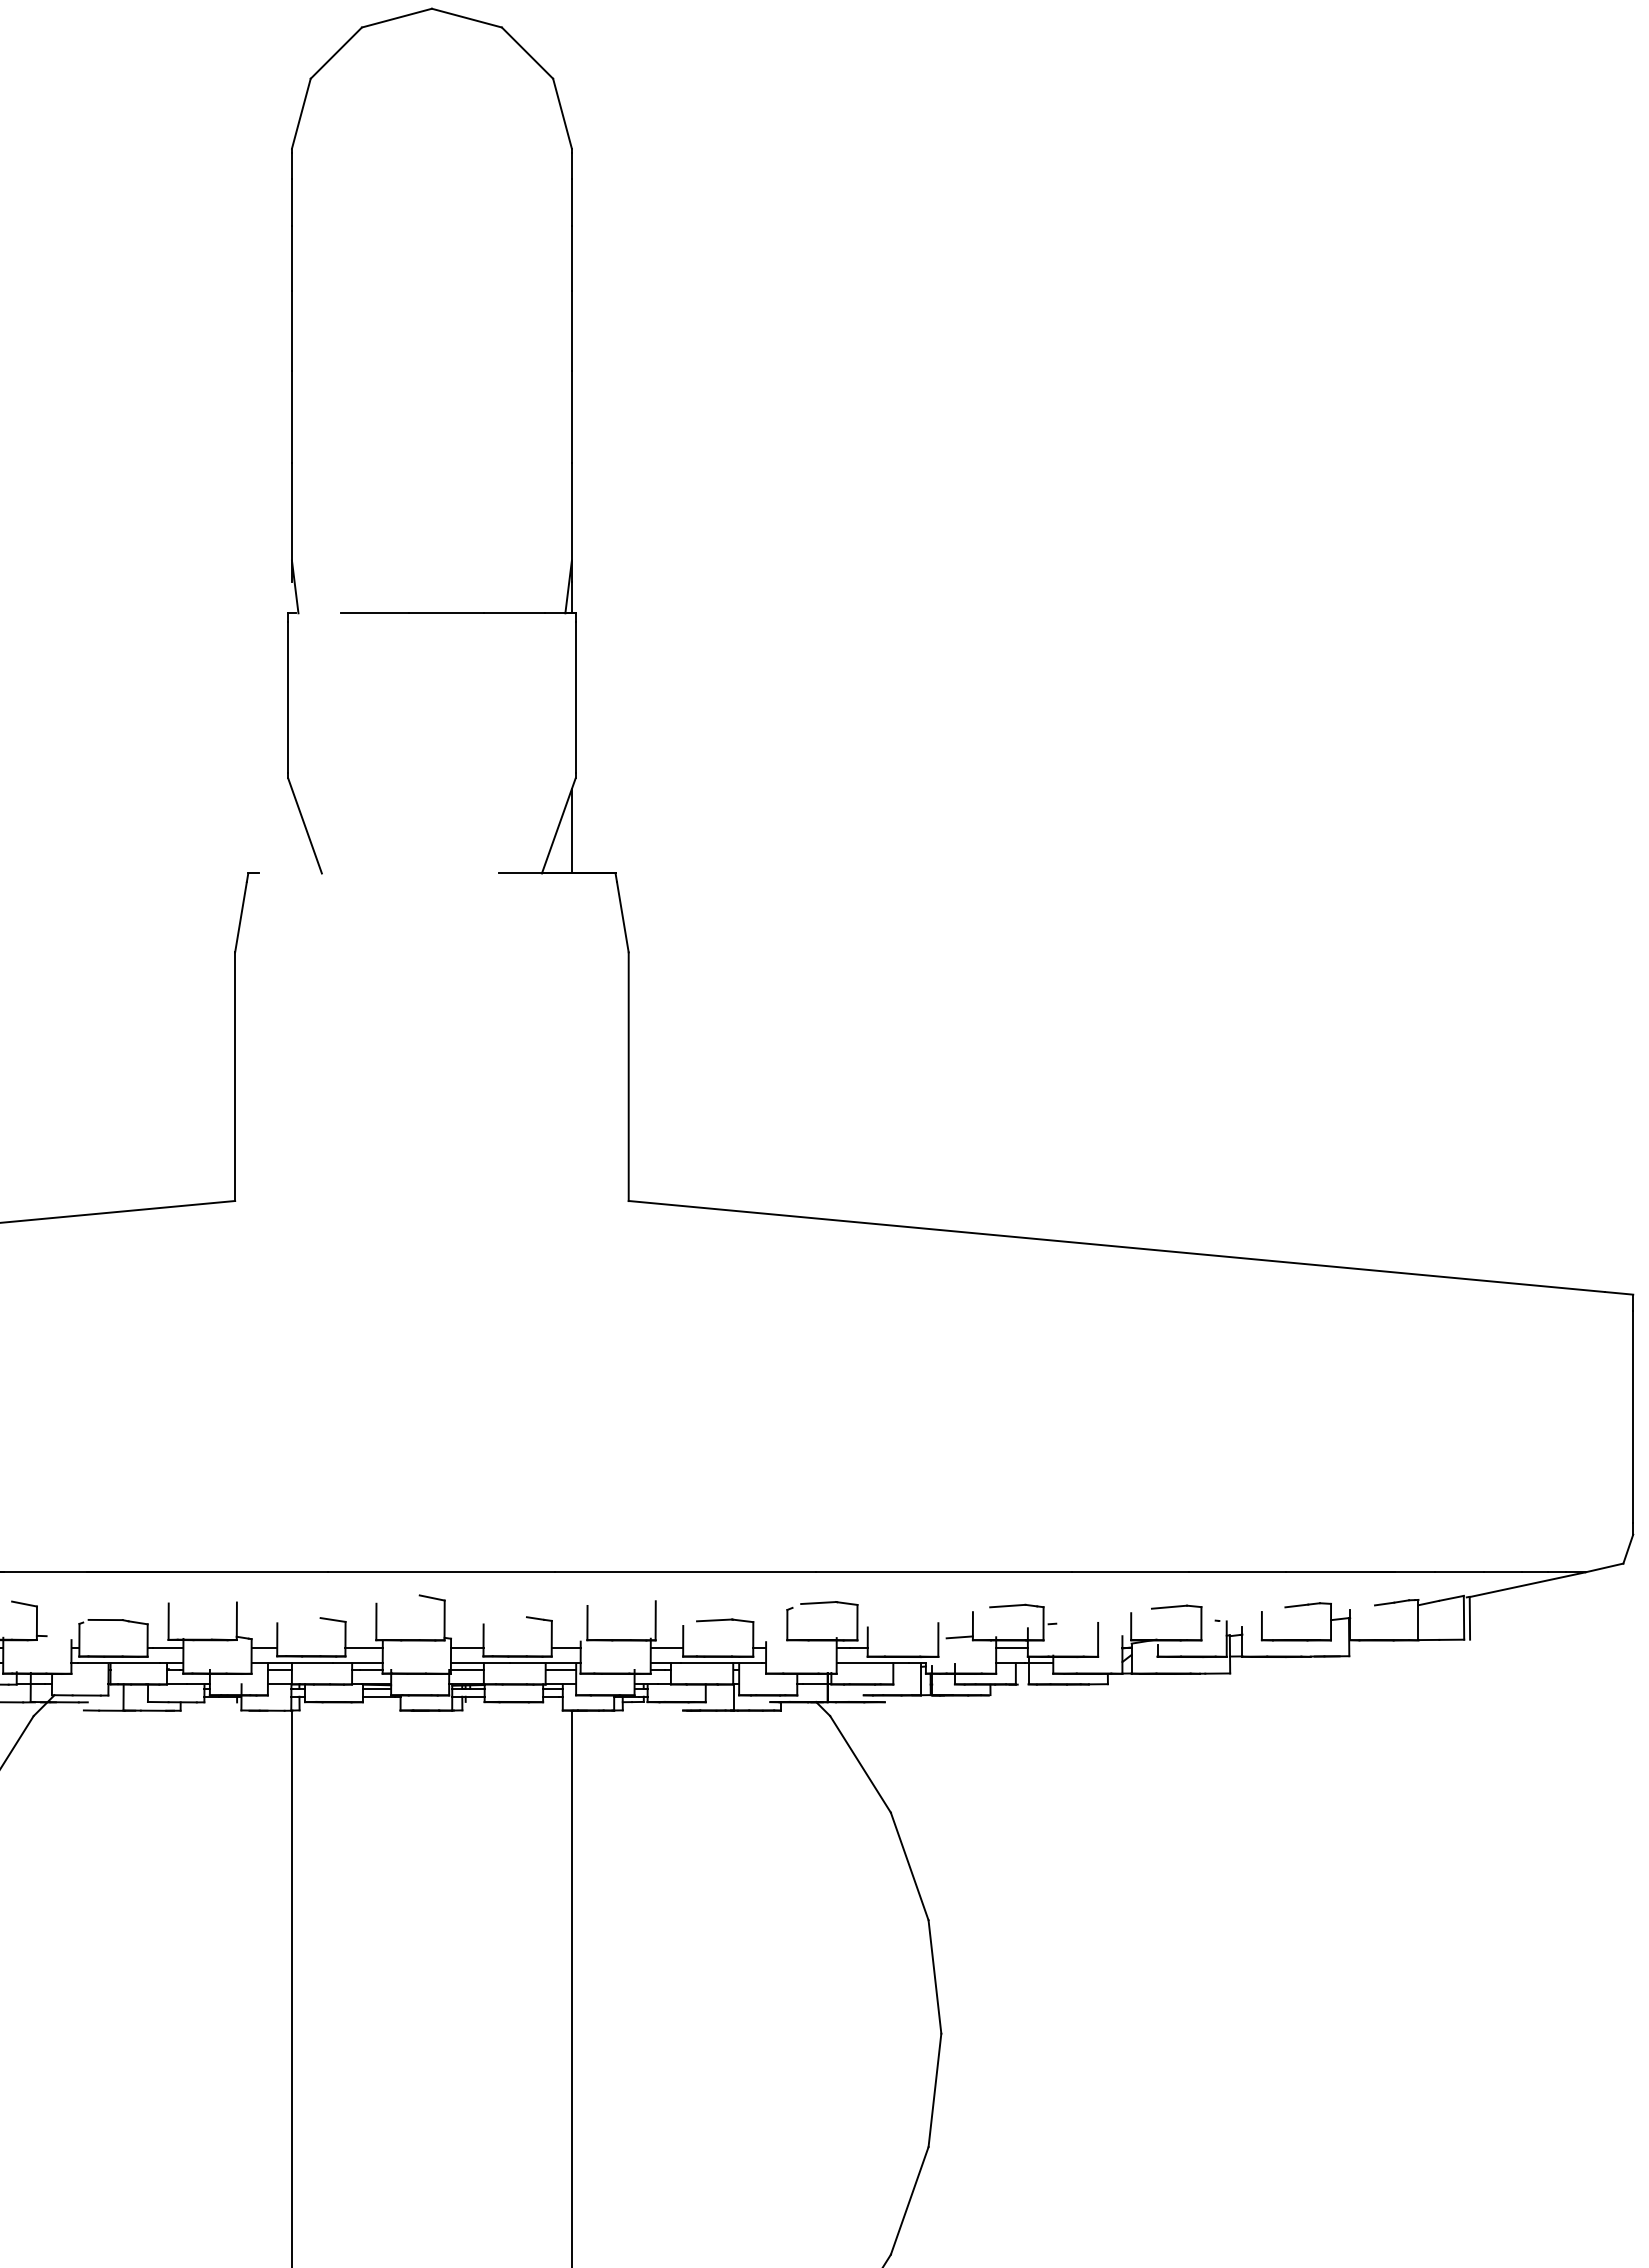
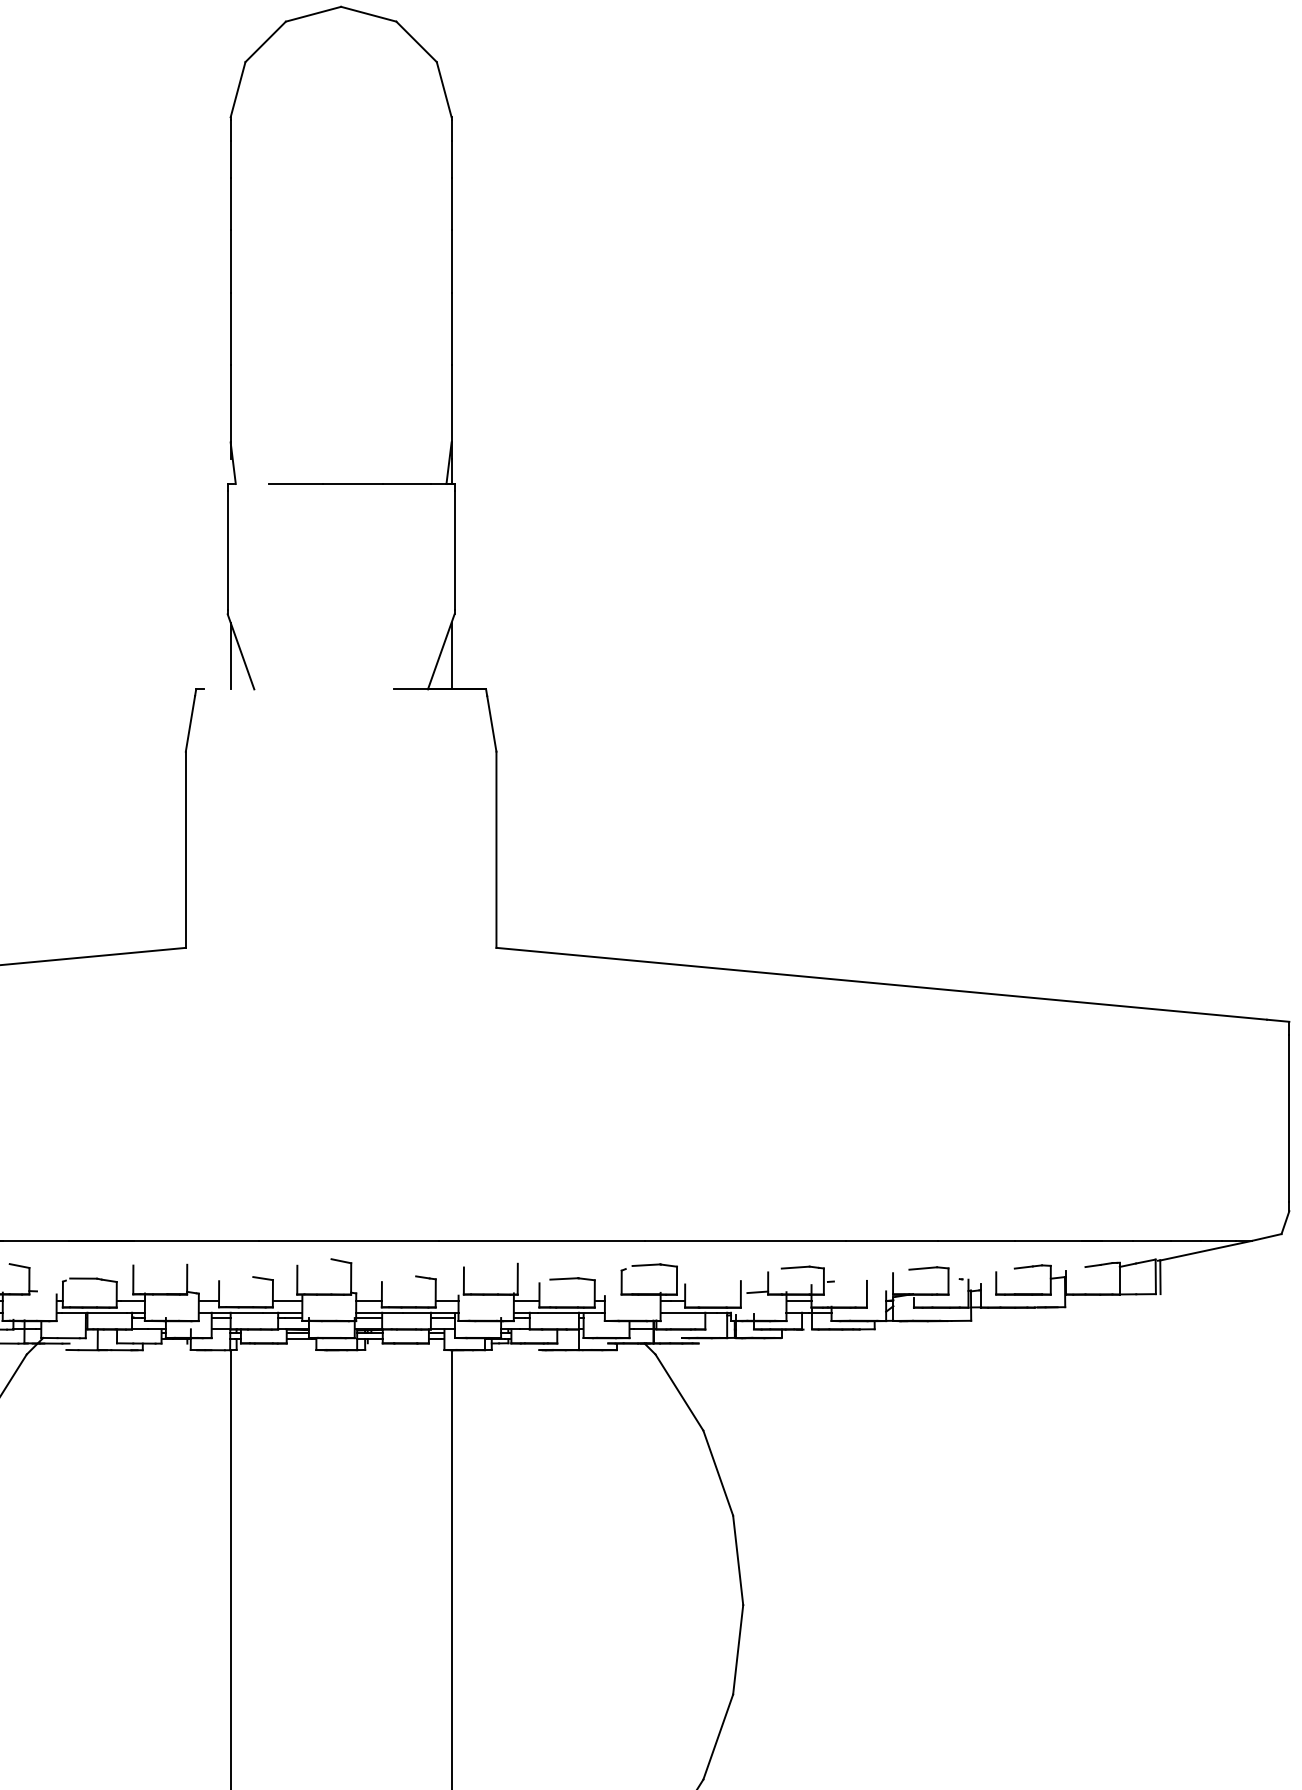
line: (291, 830) -> (230, 655), added

